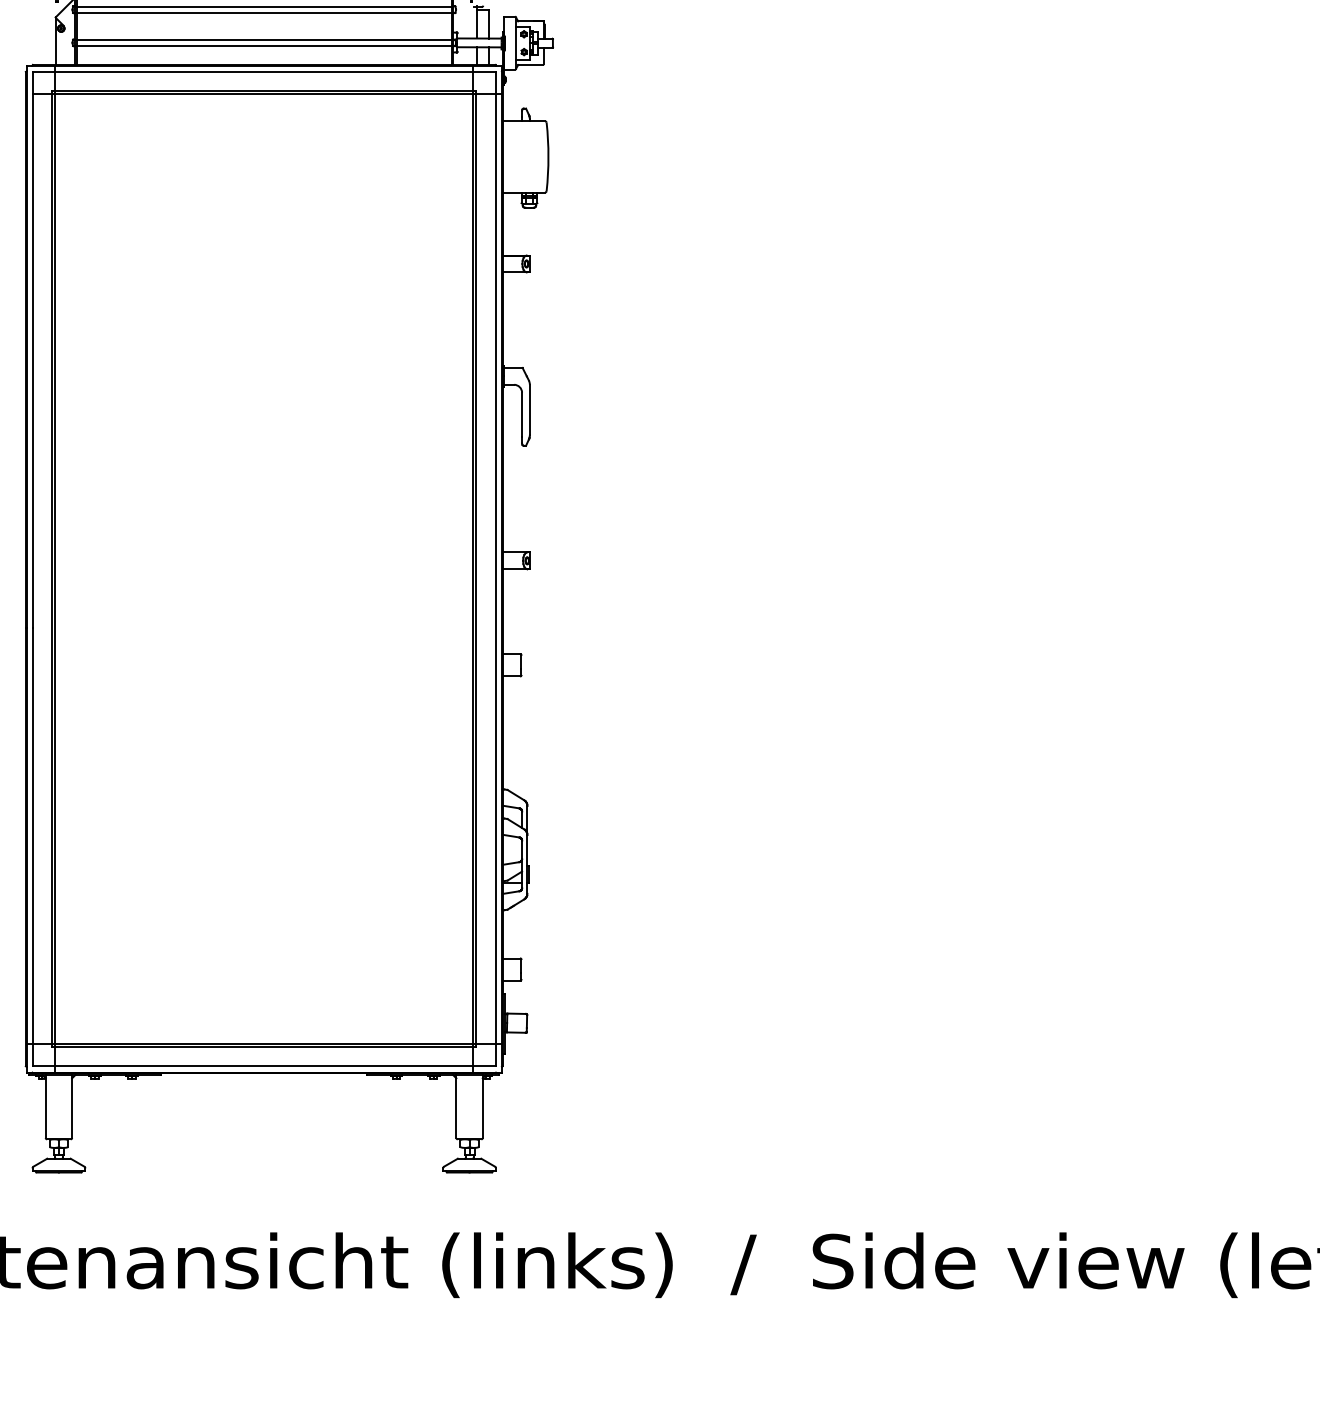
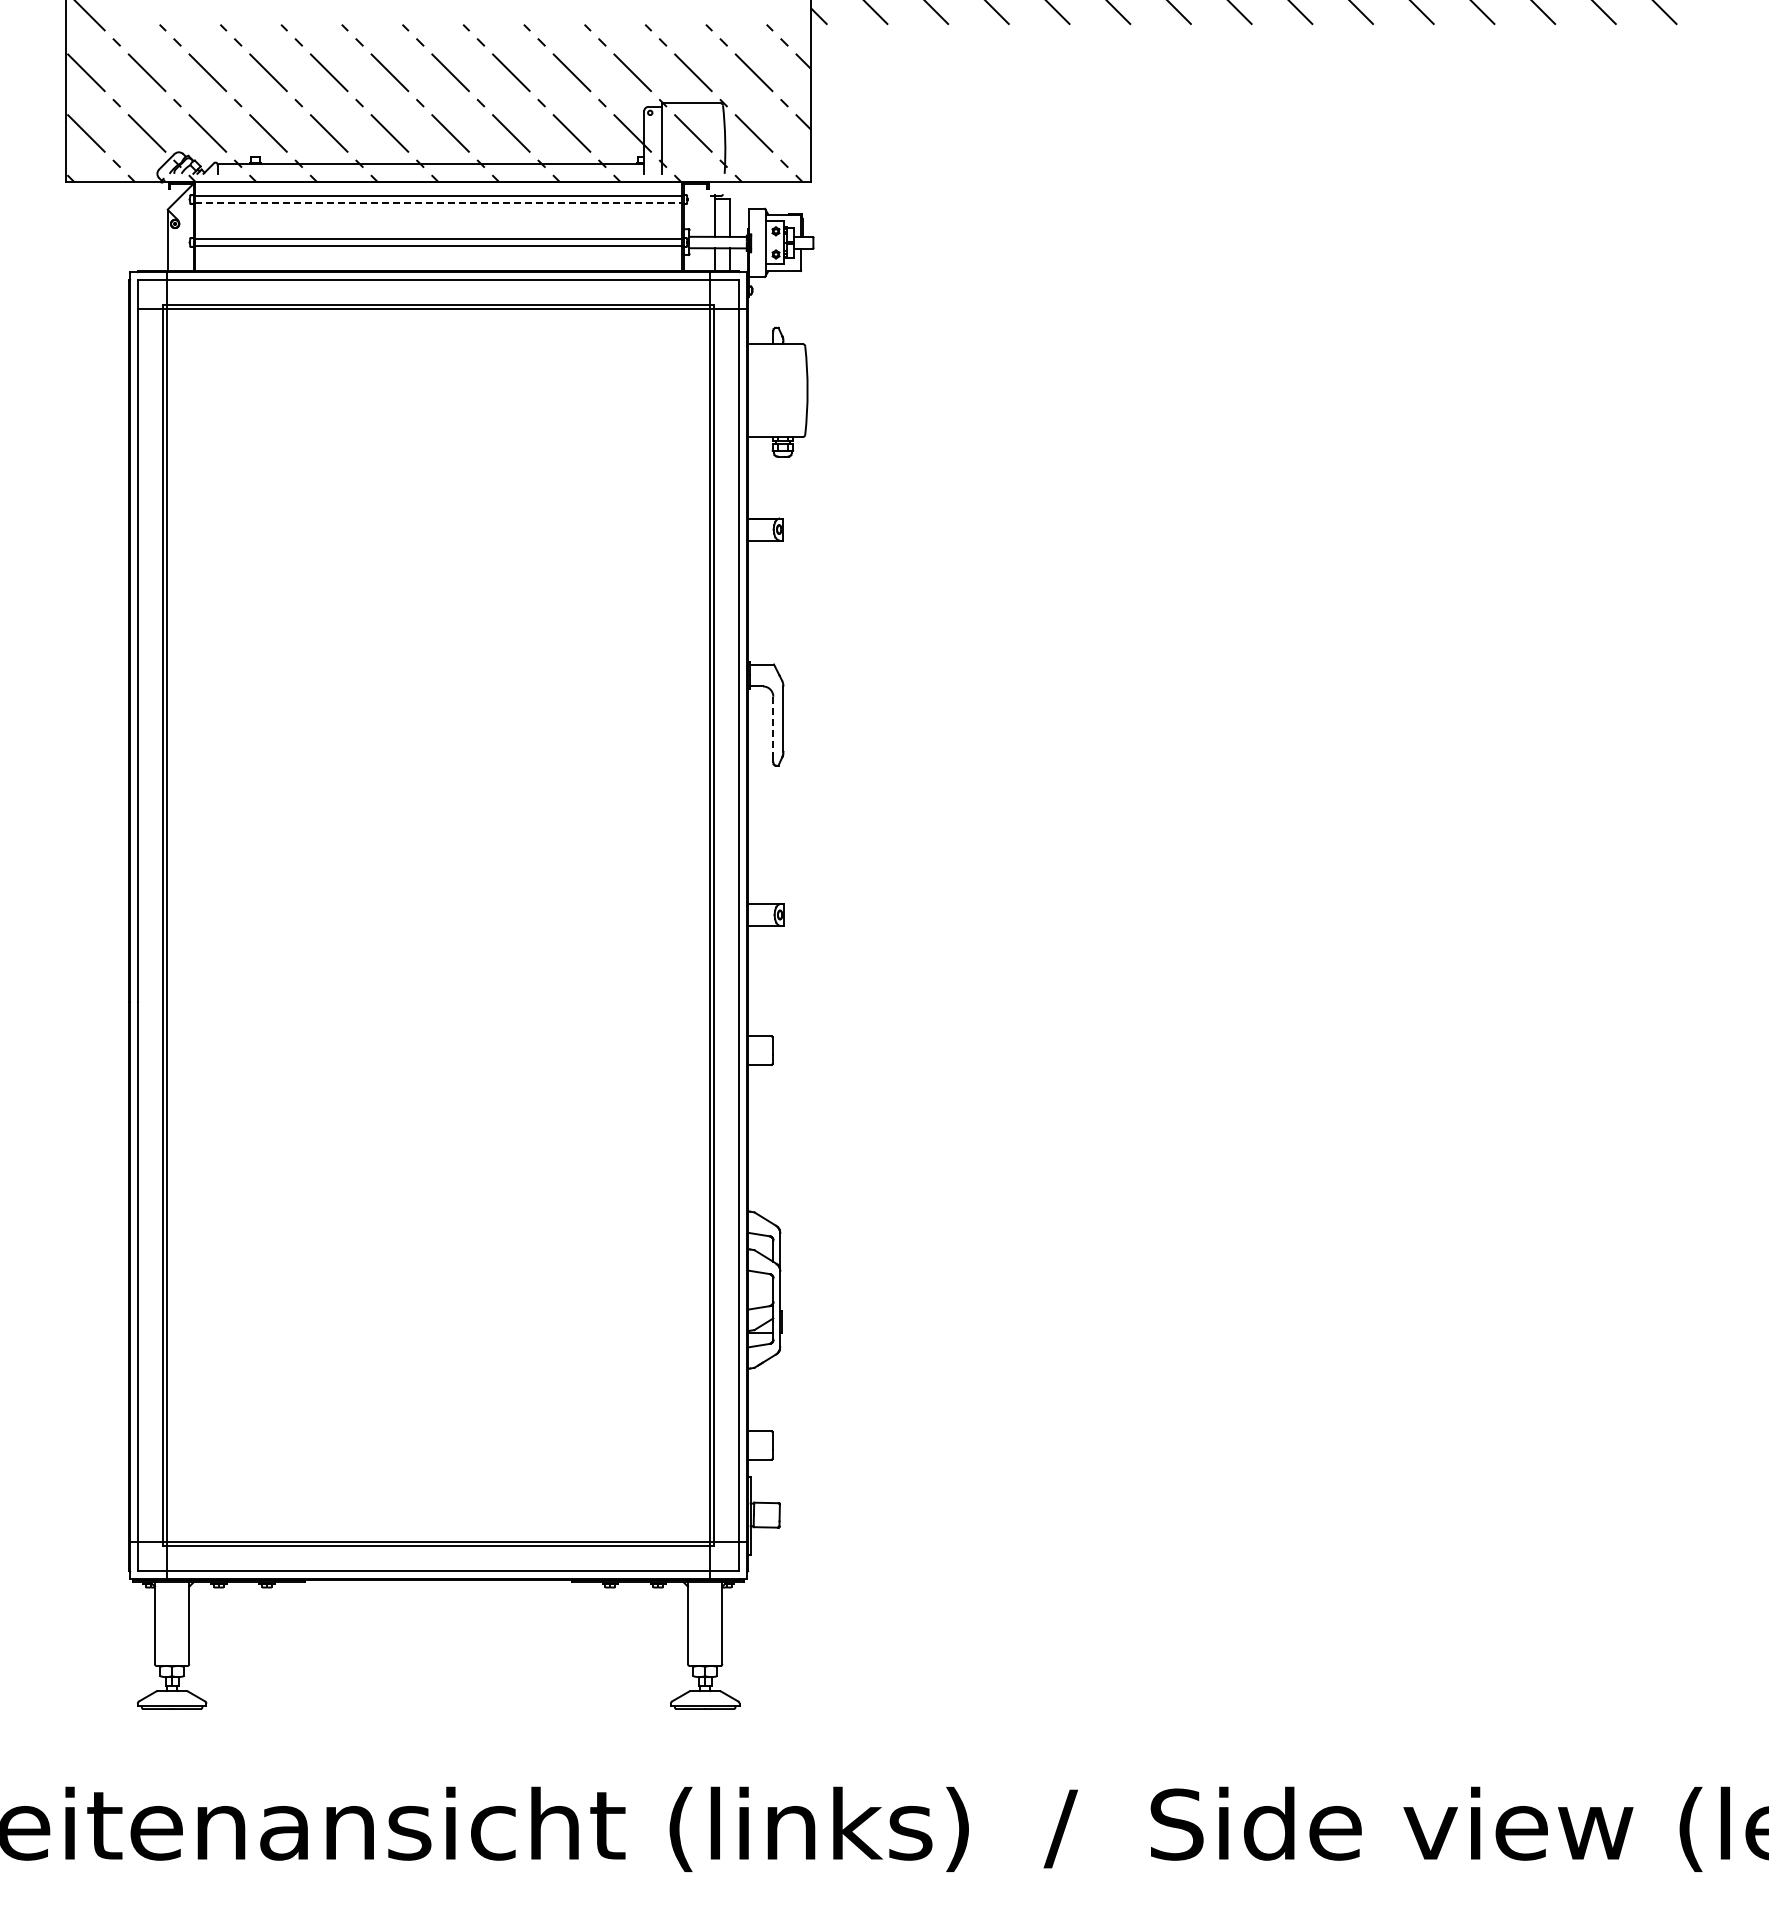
line: (264, 12) -> (439, 203), solid -> dashed
line: (522, 414) -> (773, 725), solid -> dashed

